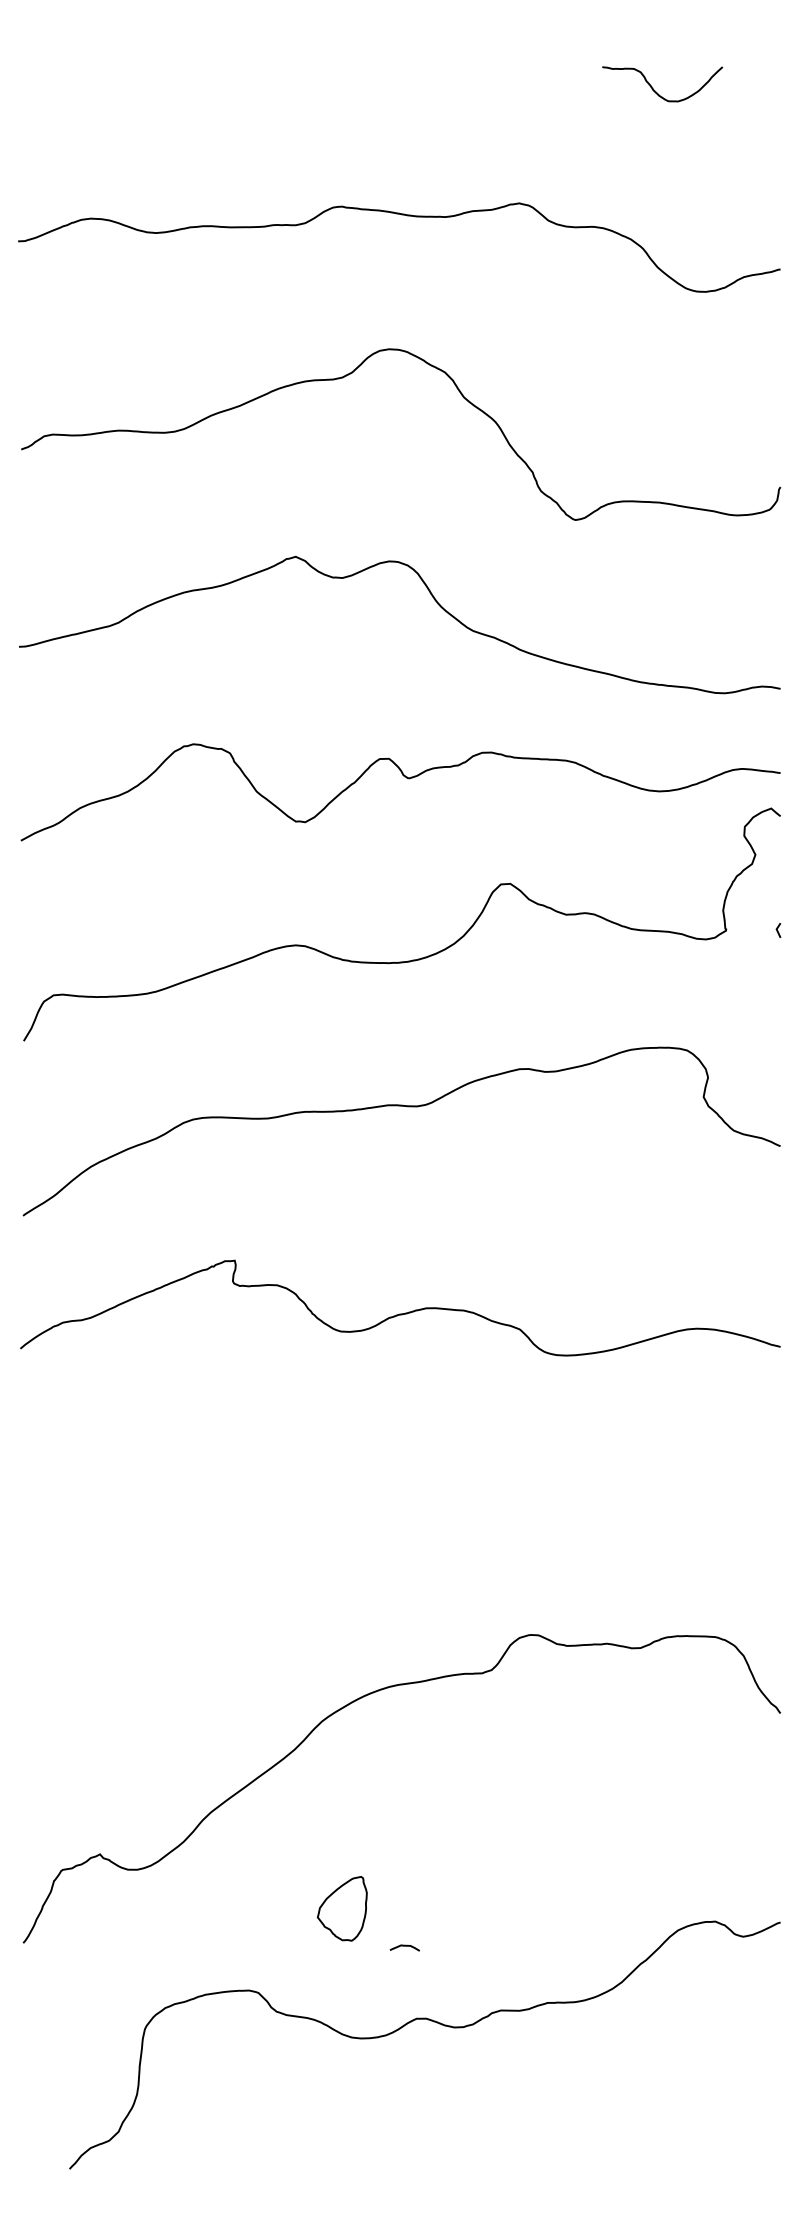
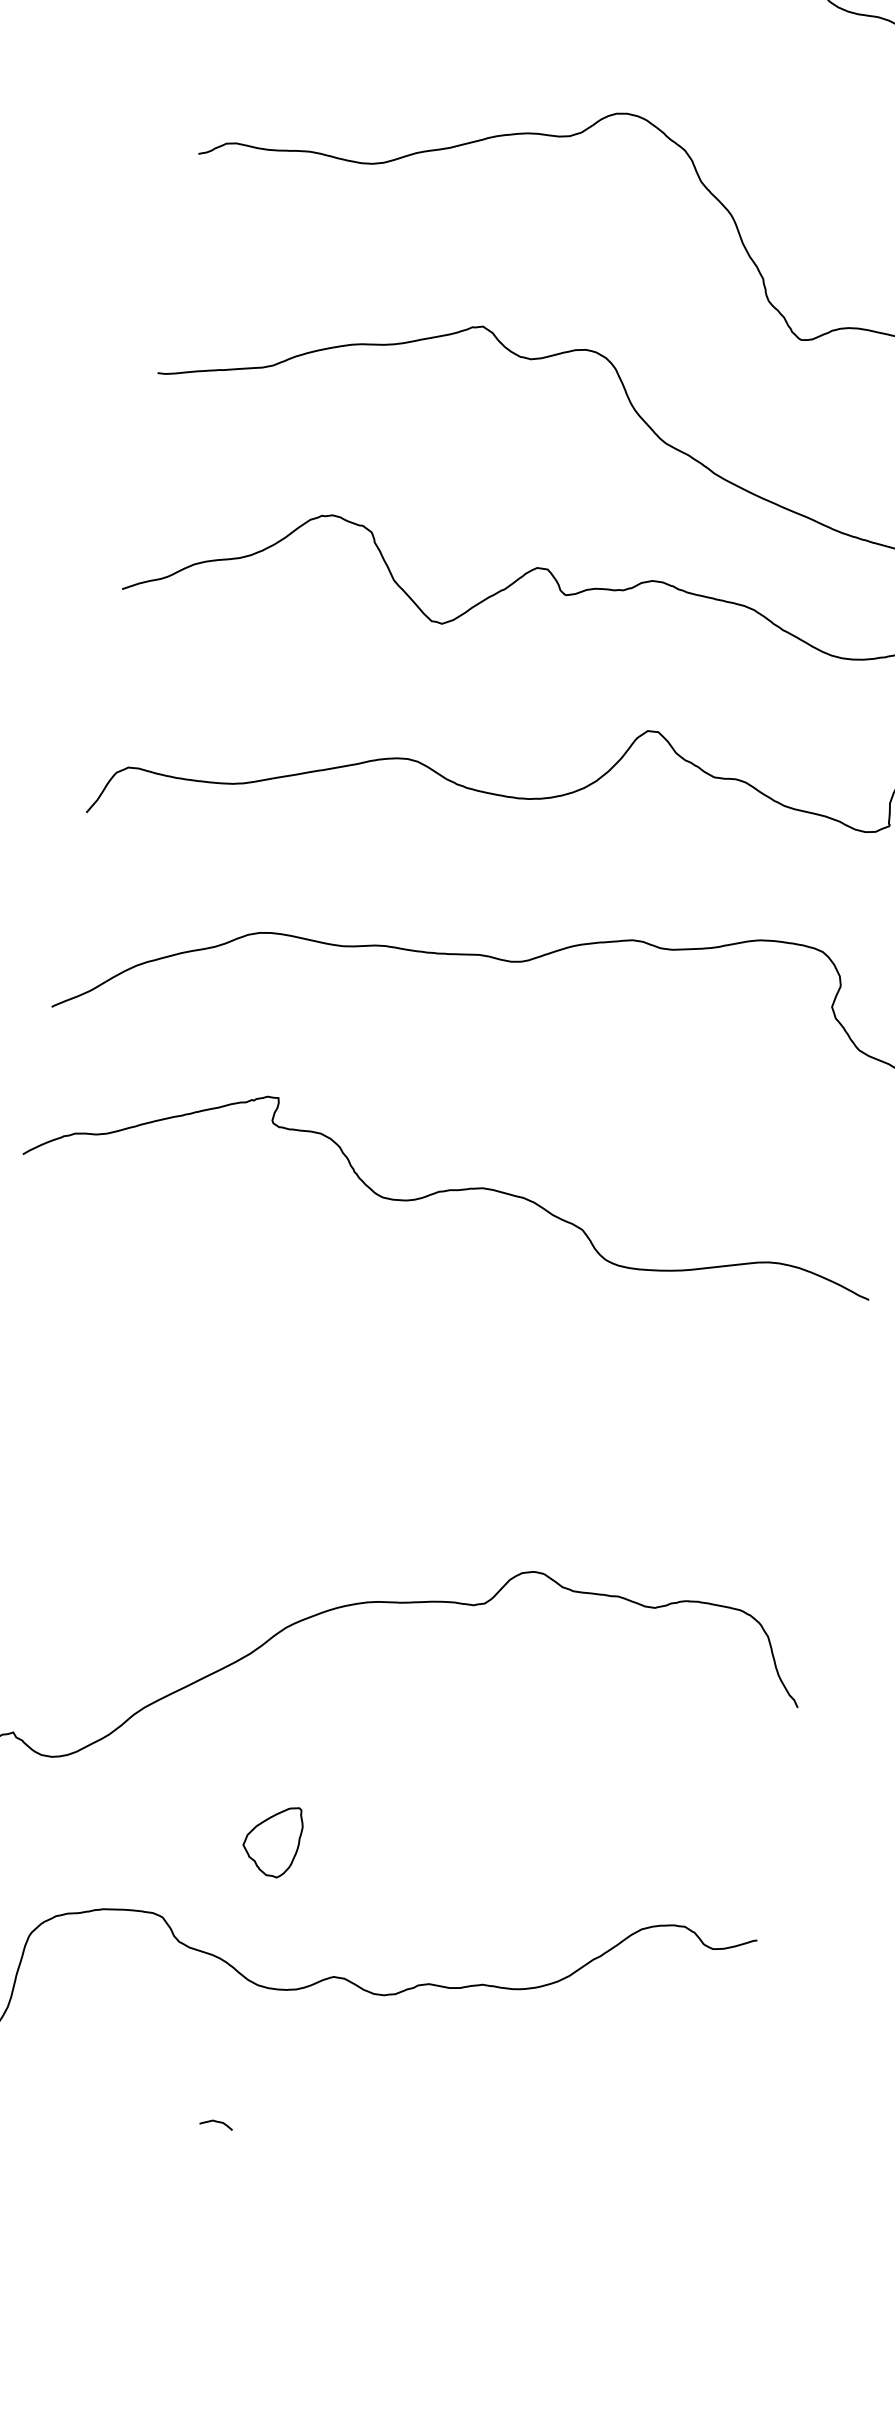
curve: (404, 1946) -> (216, 2122), moved

